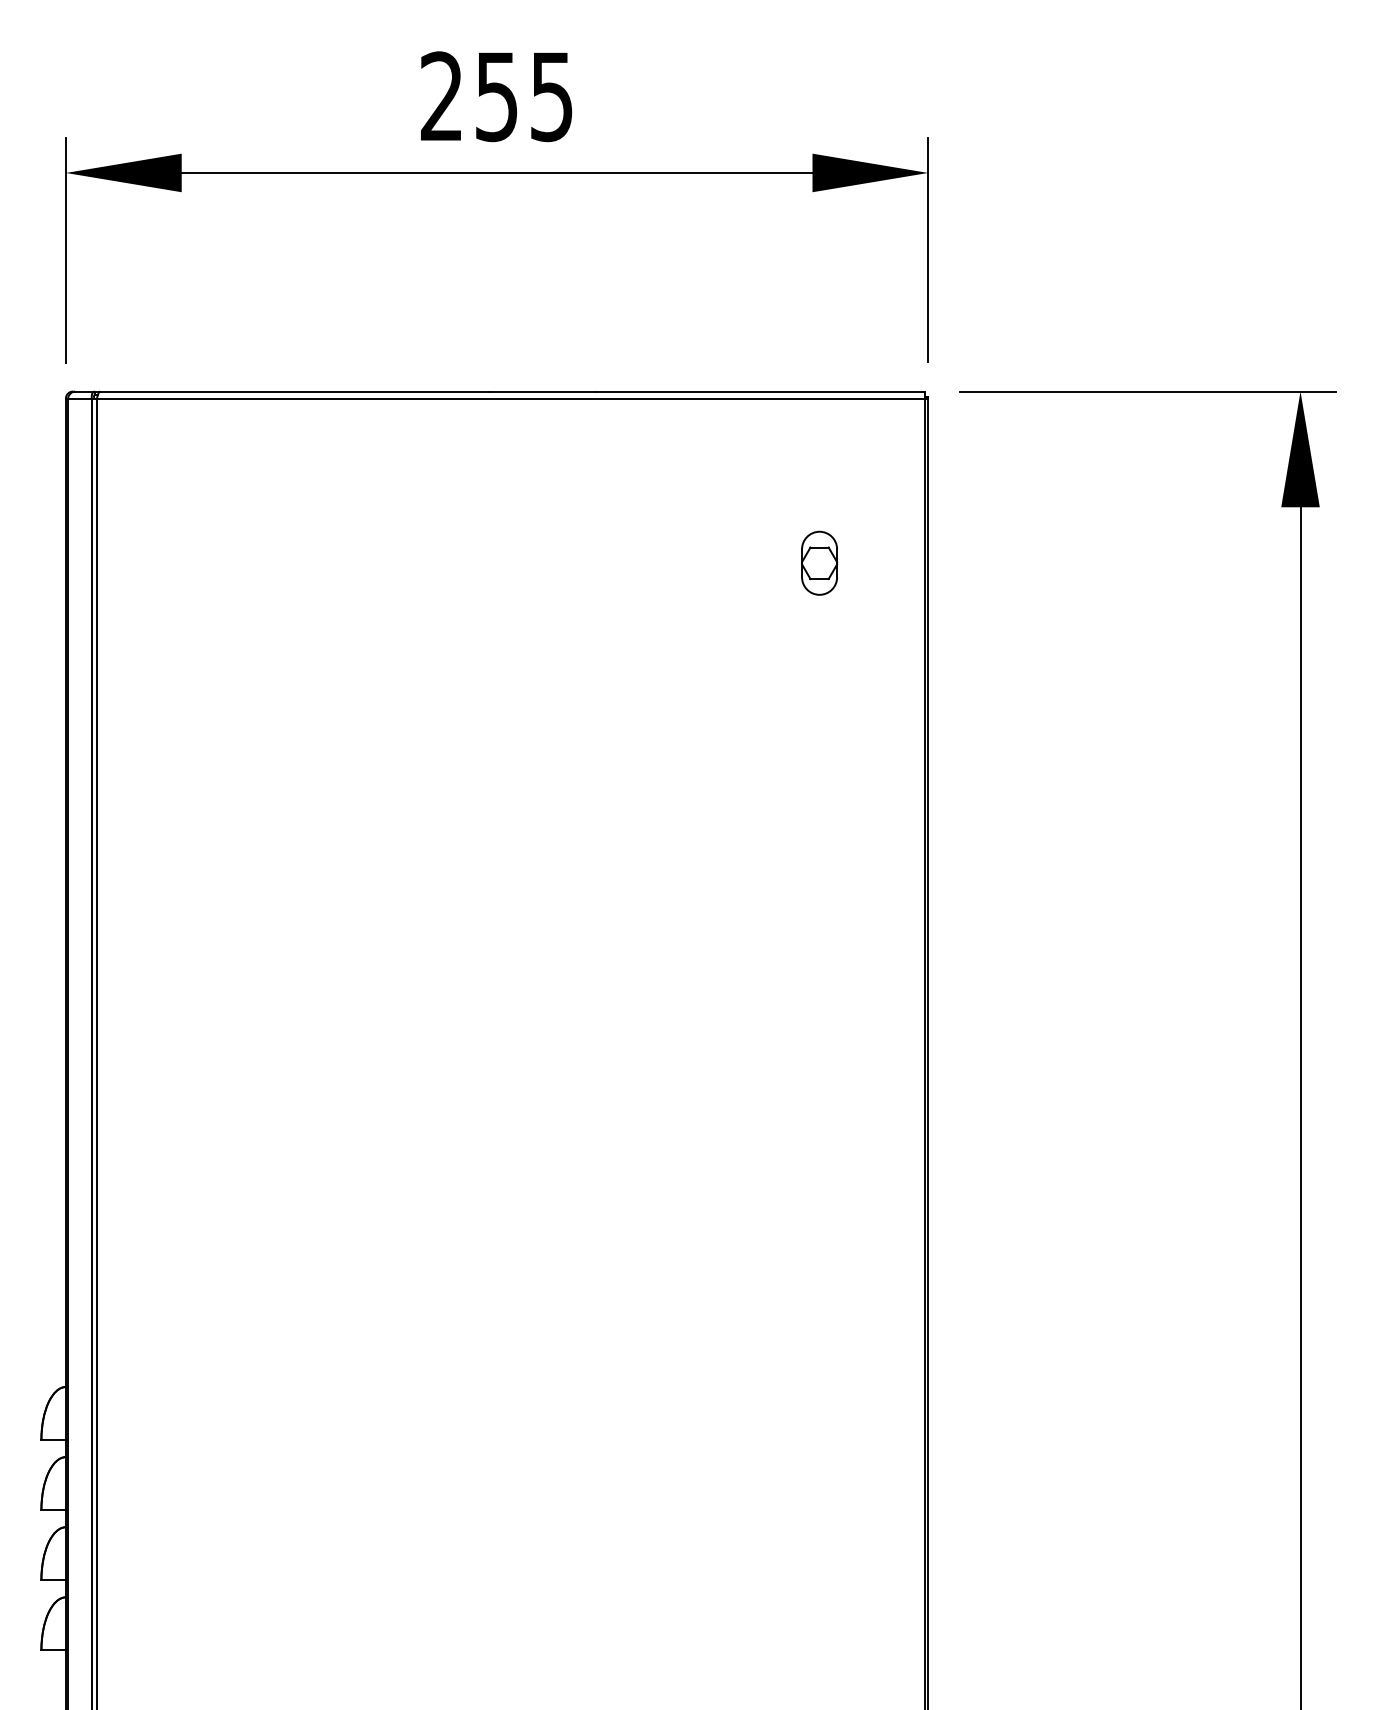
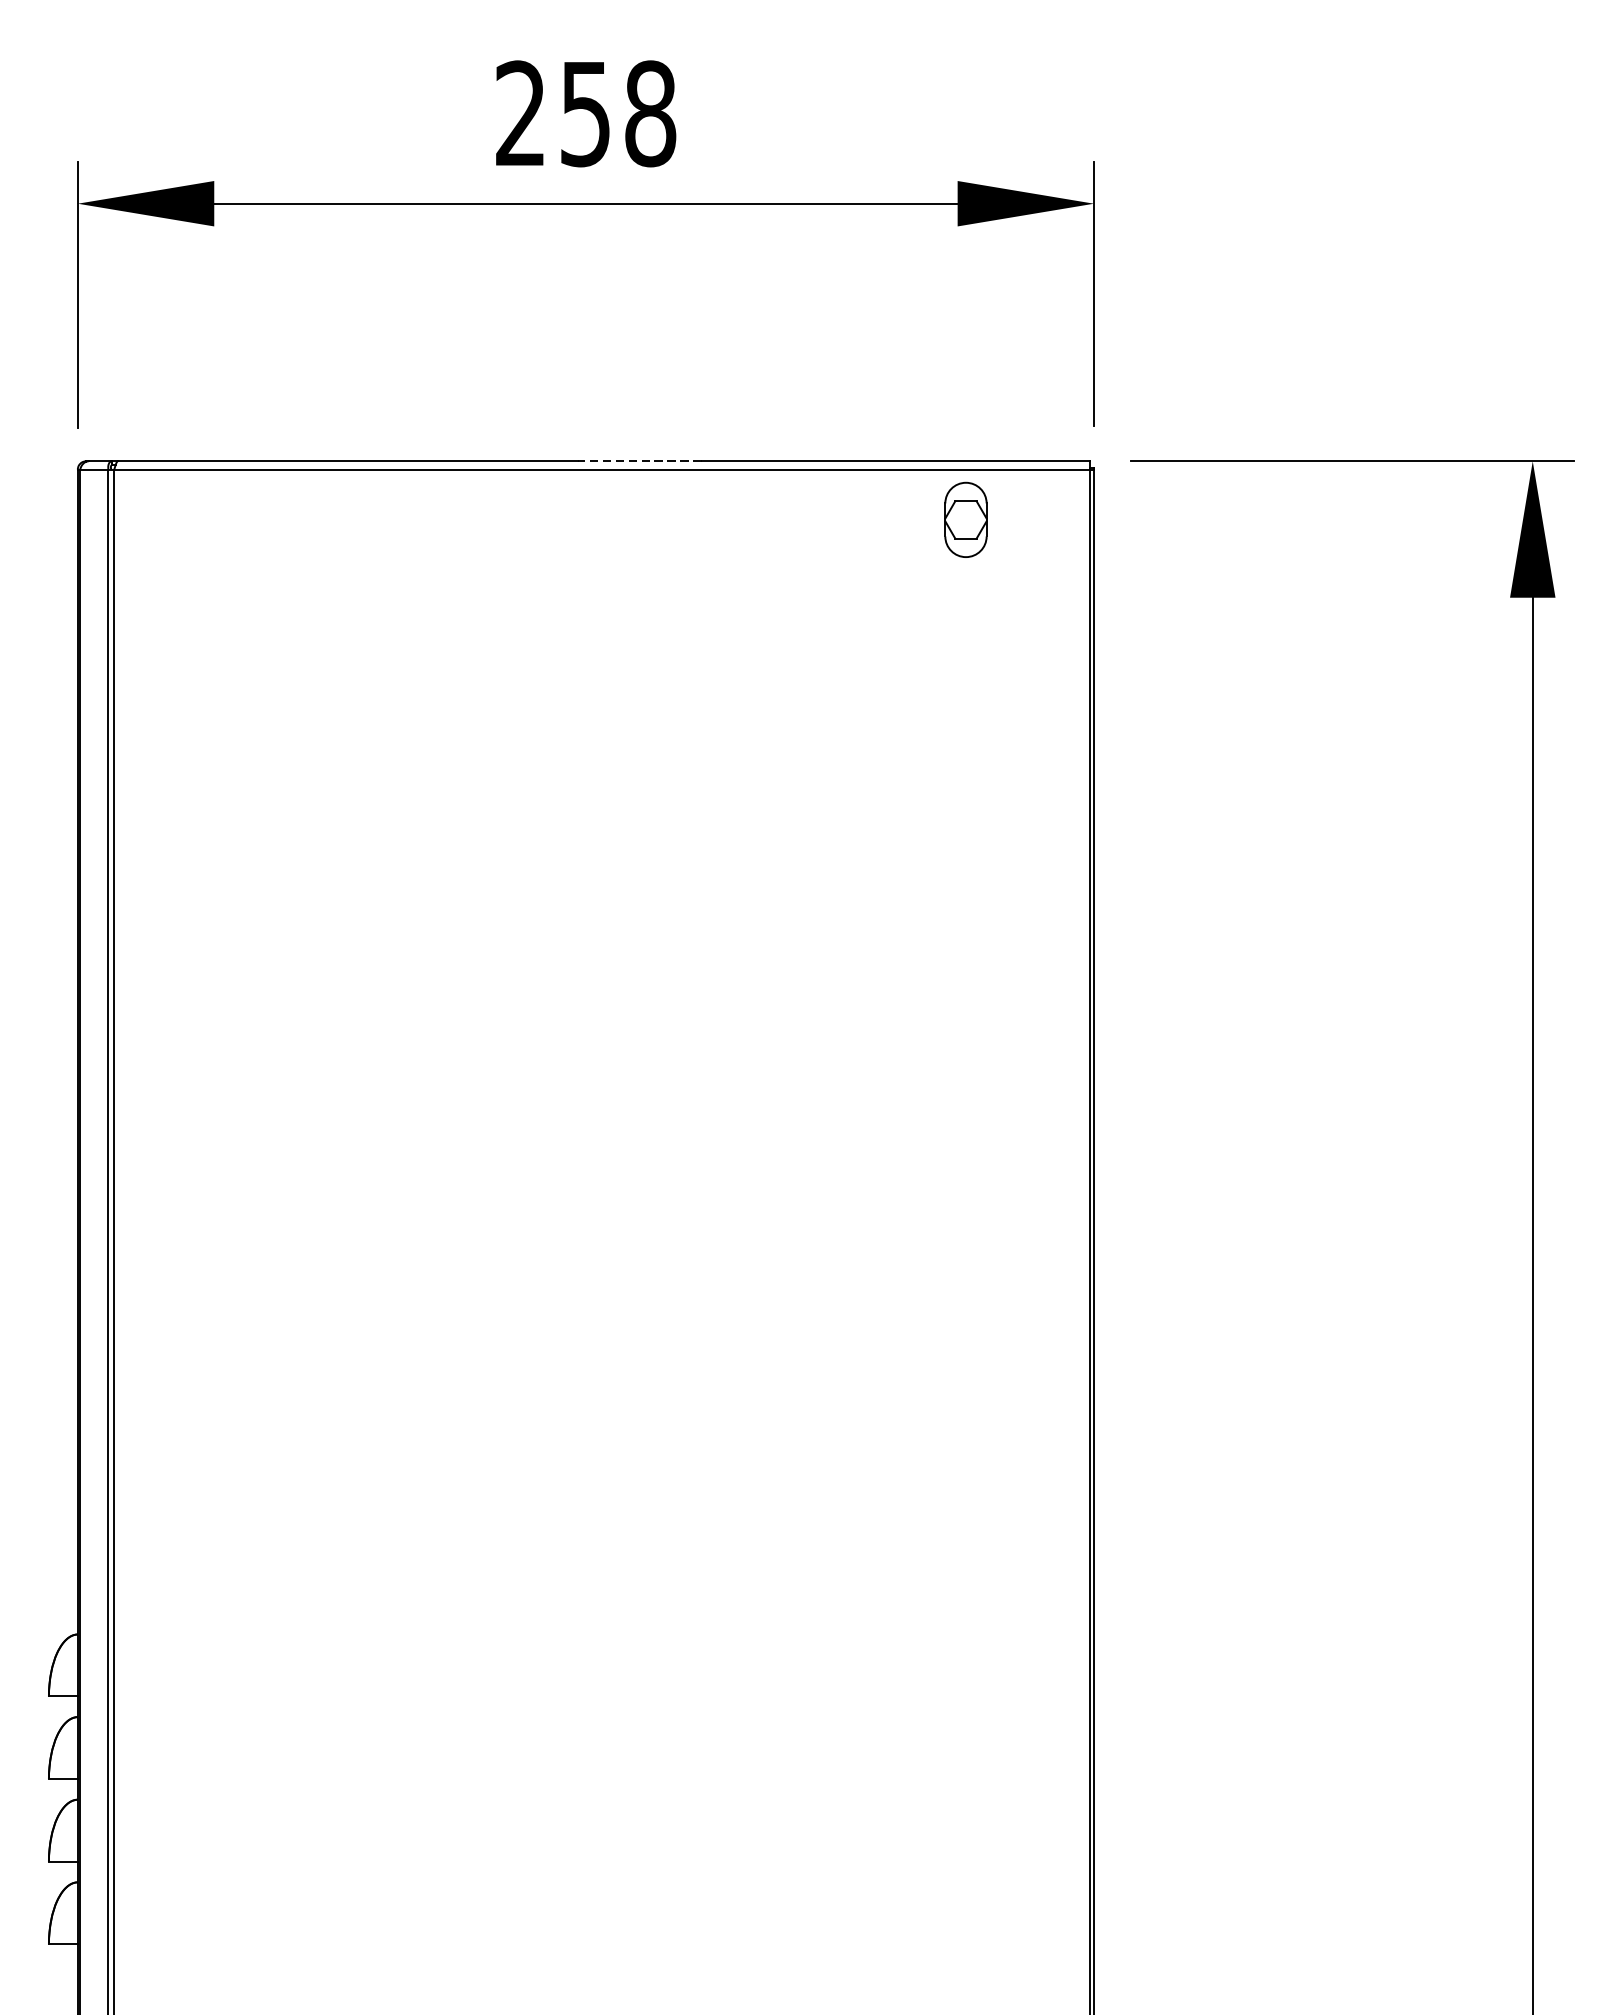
text: (551, 96) -> (650, 113), 255 -> 258
line: (542, 391) -> (639, 461), solid -> dashed
part: (819, 562) -> (965, 519), moved

